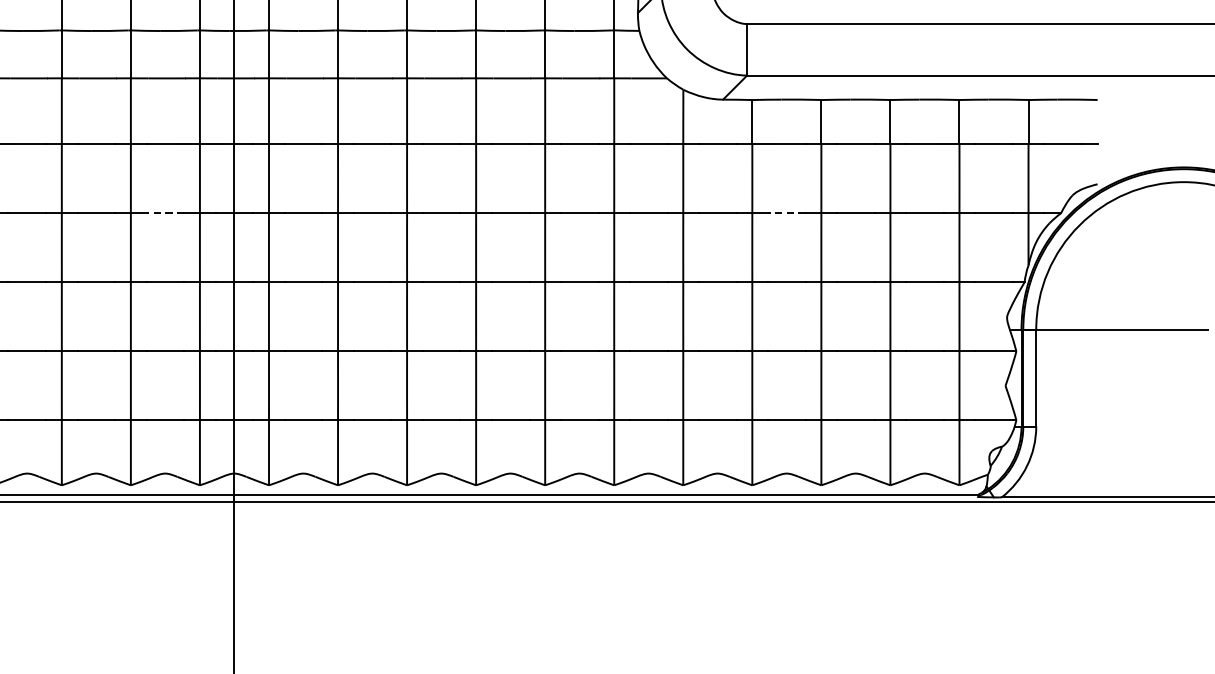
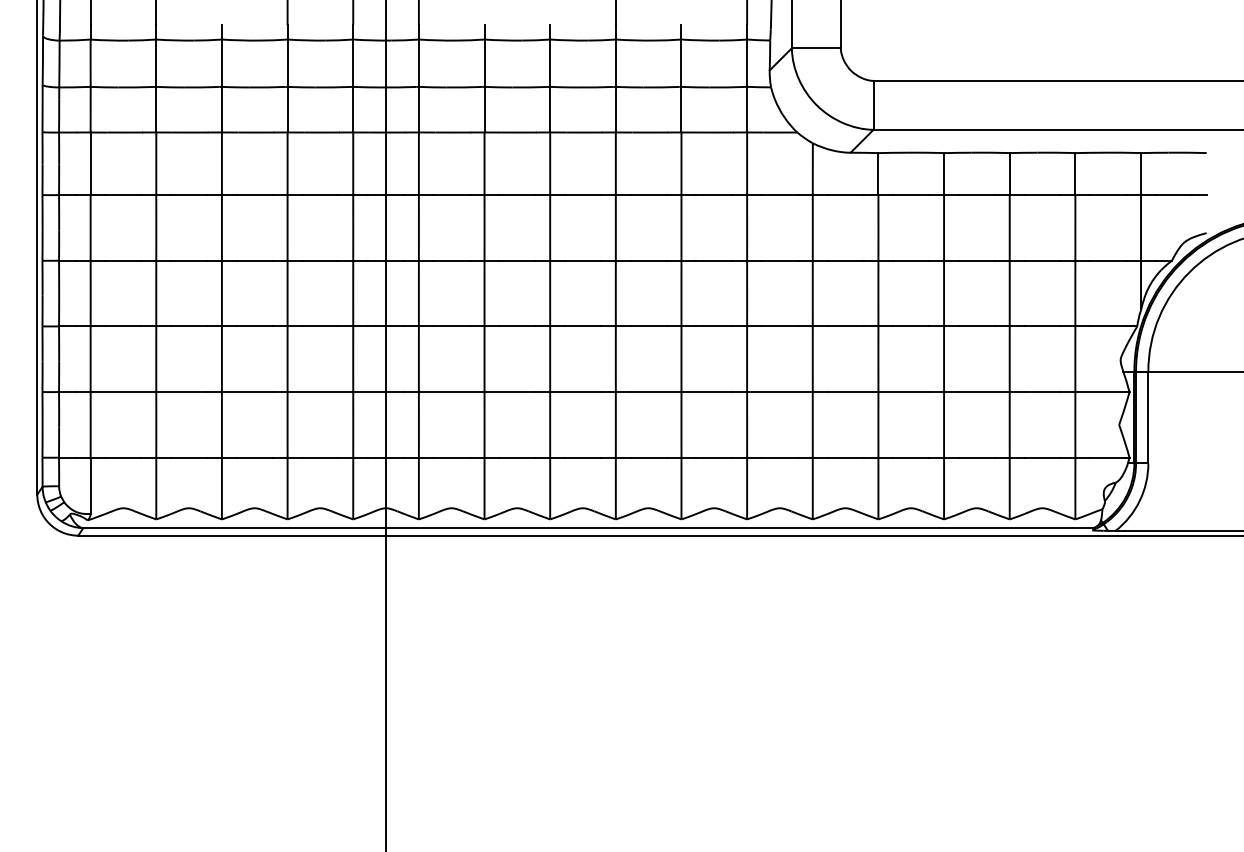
line: (165, 212) -> (320, 260), dashed -> solid
line: (787, 212) -> (911, 260), dashed -> solid

